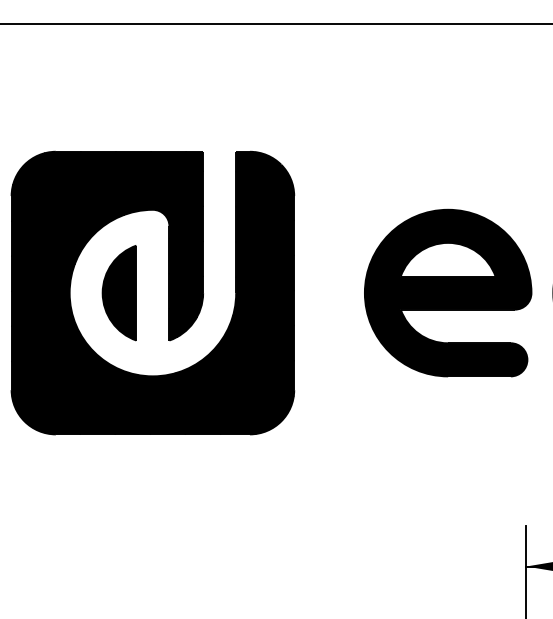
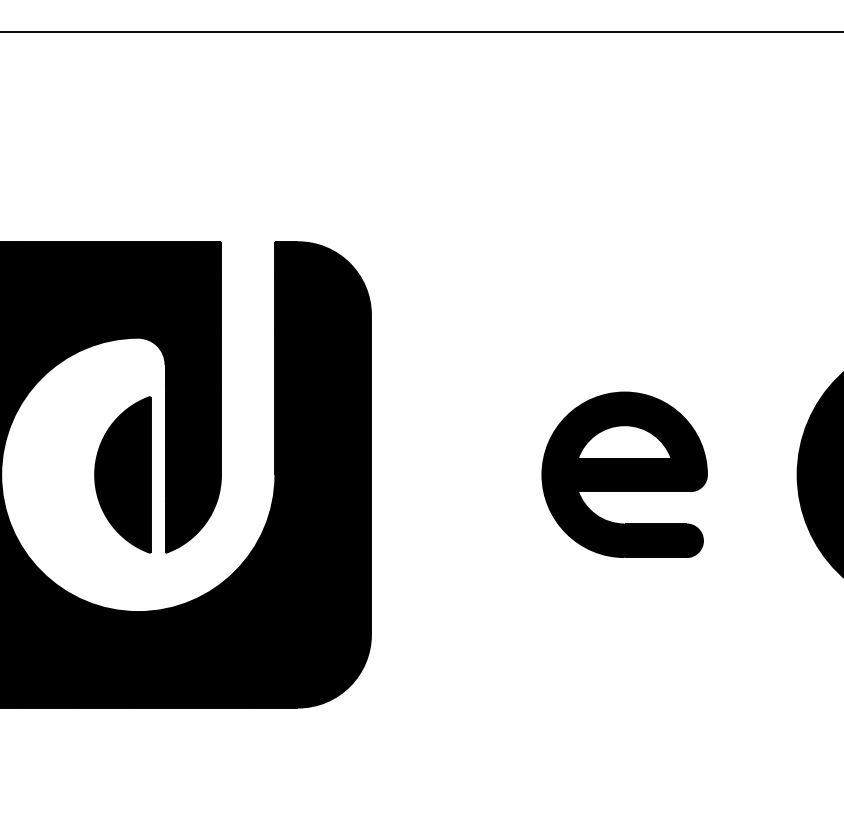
part: (448, 292) -> (625, 473), size x0.6
part: (118, 293) -> (121, 475), moved

